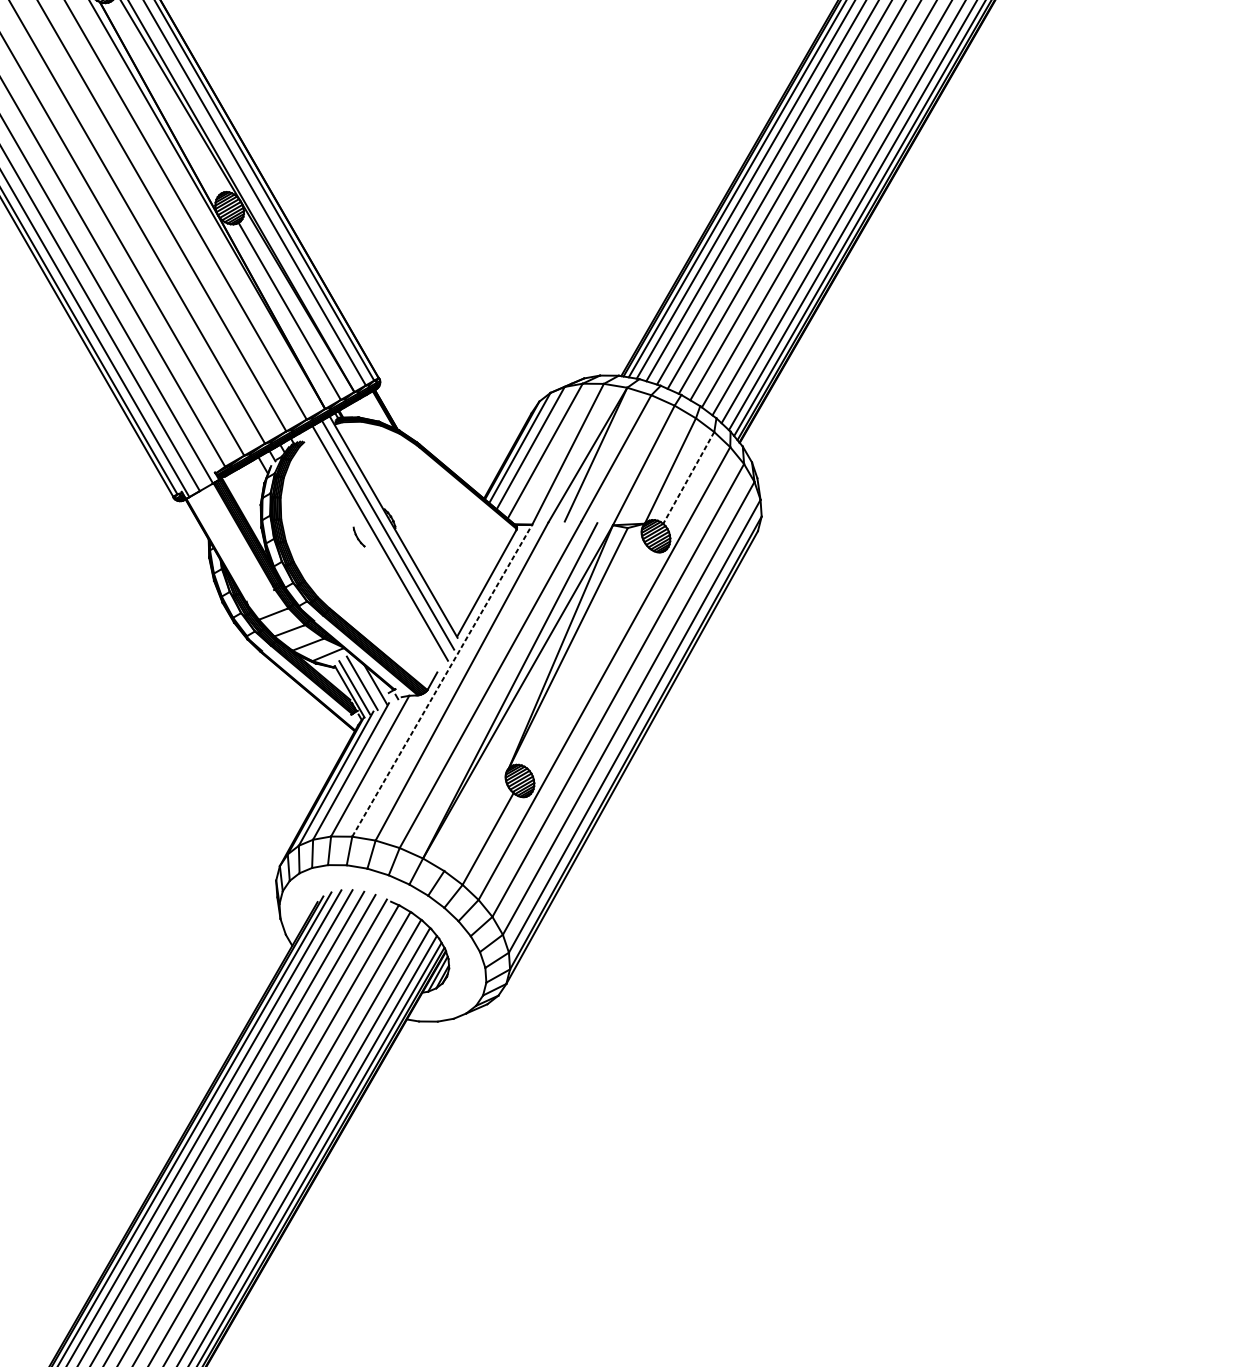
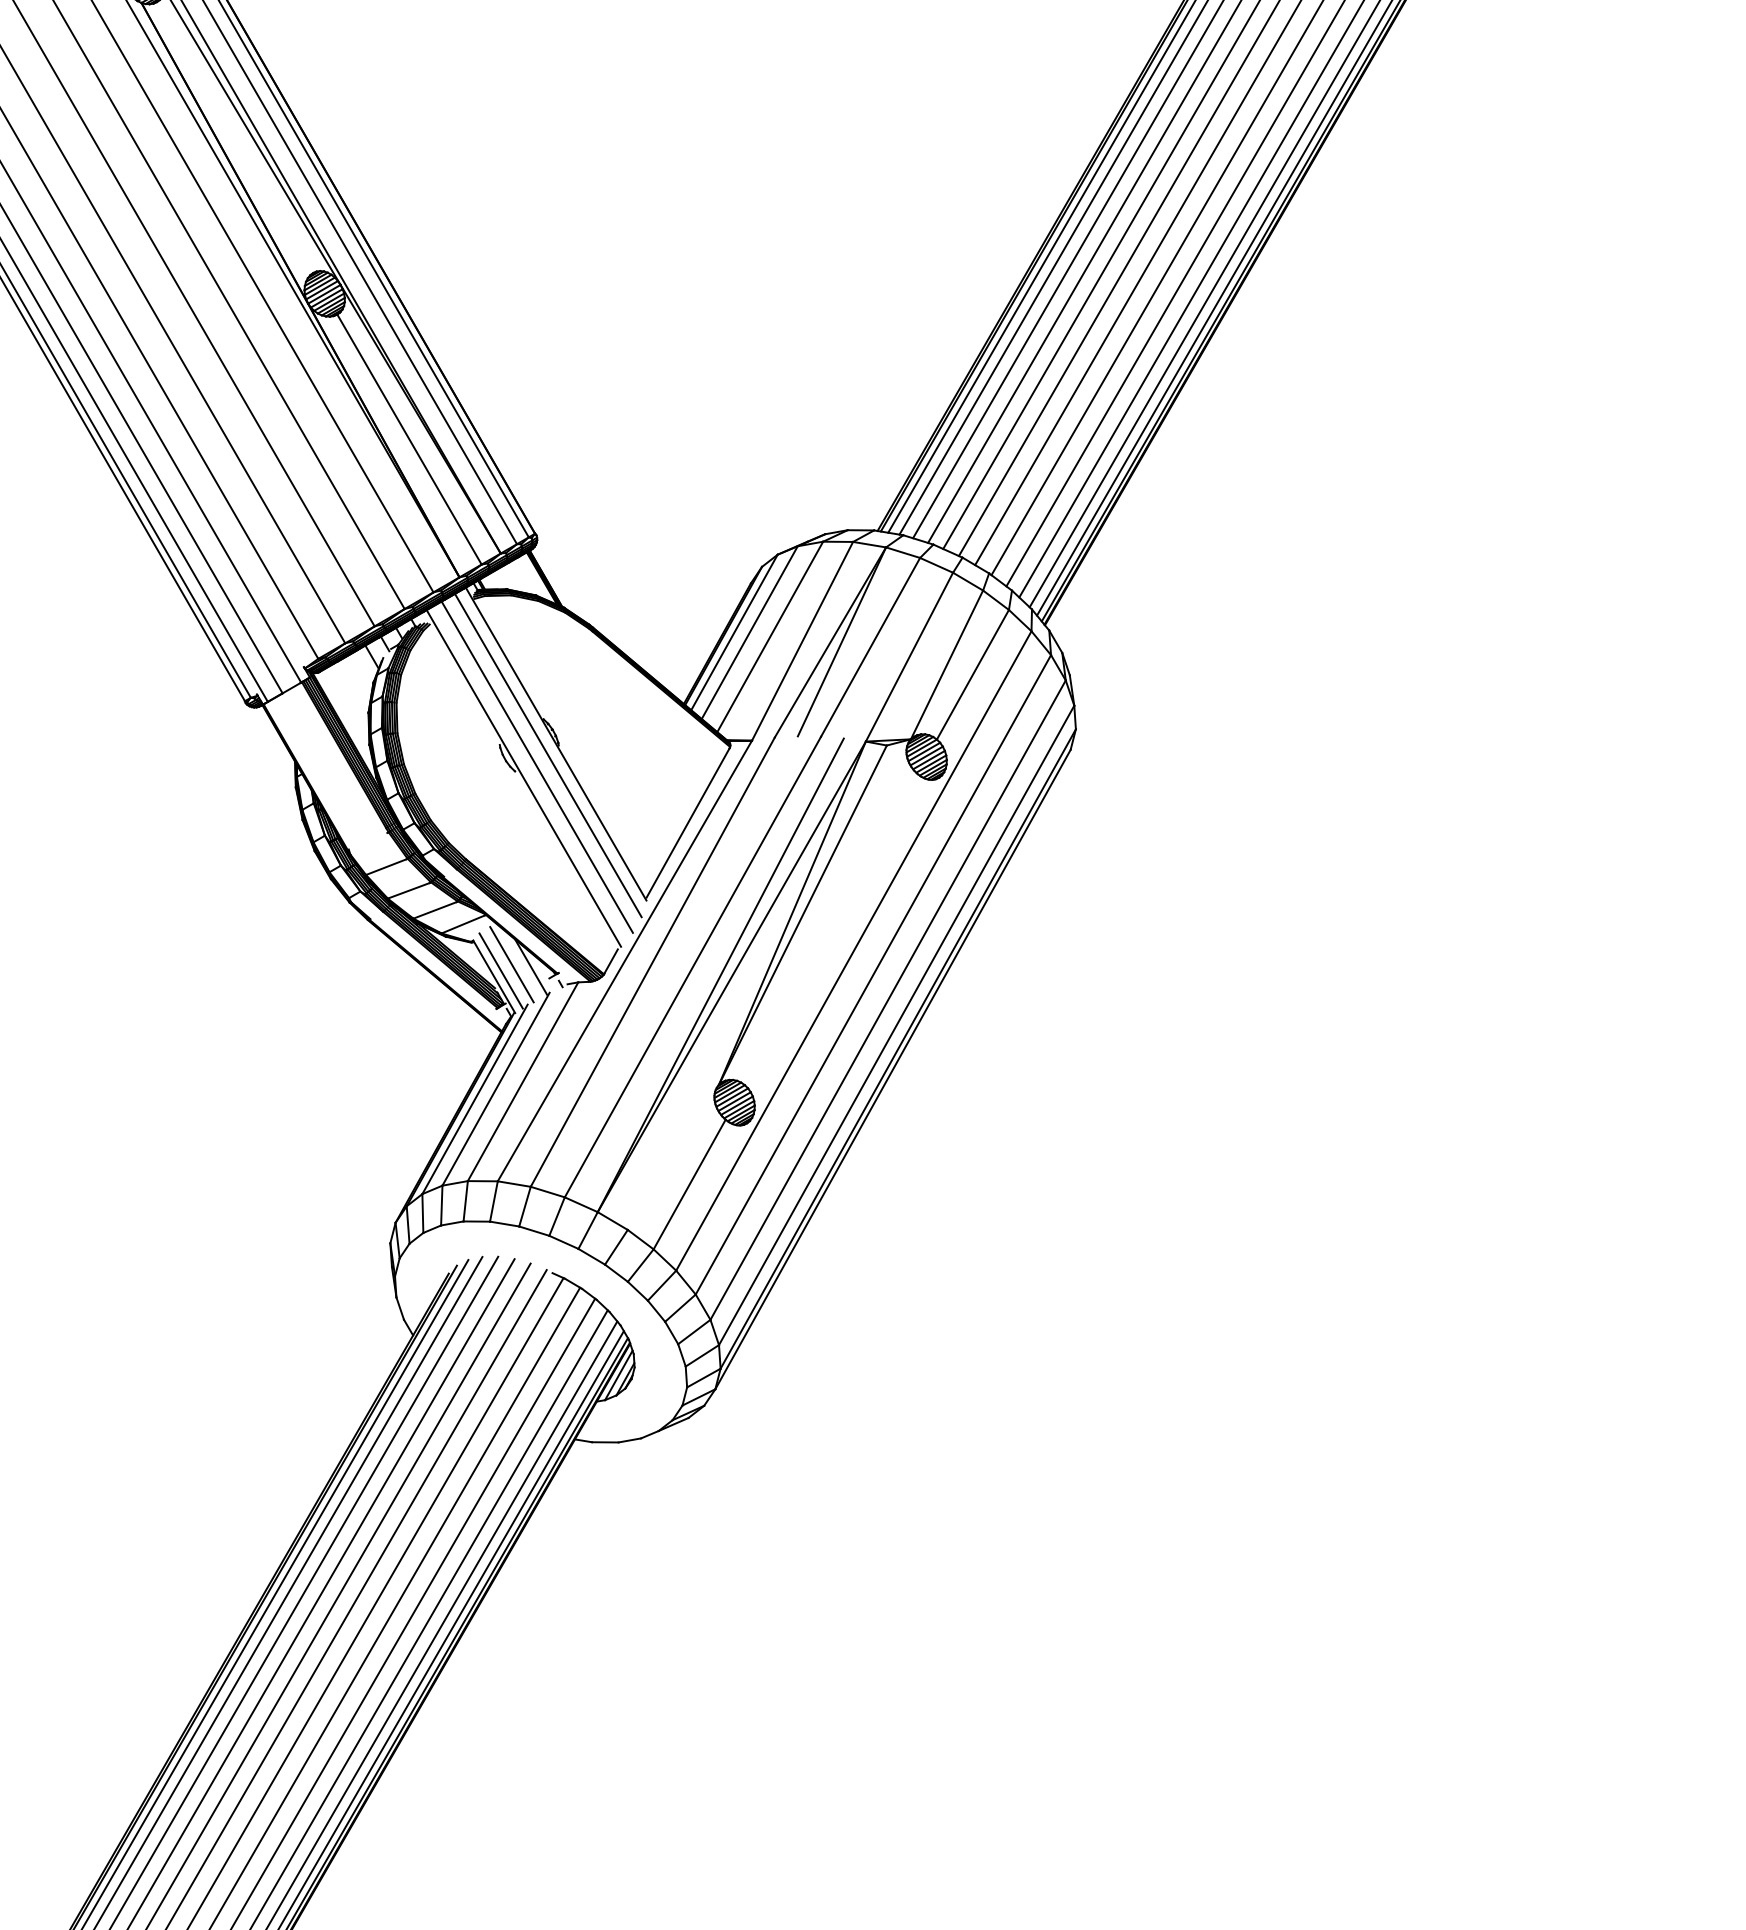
line: (688, 478) -> (972, 675), dashed -> solid
line: (370, 551) -> (523, 778), added
line: (442, 680) -> (625, 960), dashed -> solid

